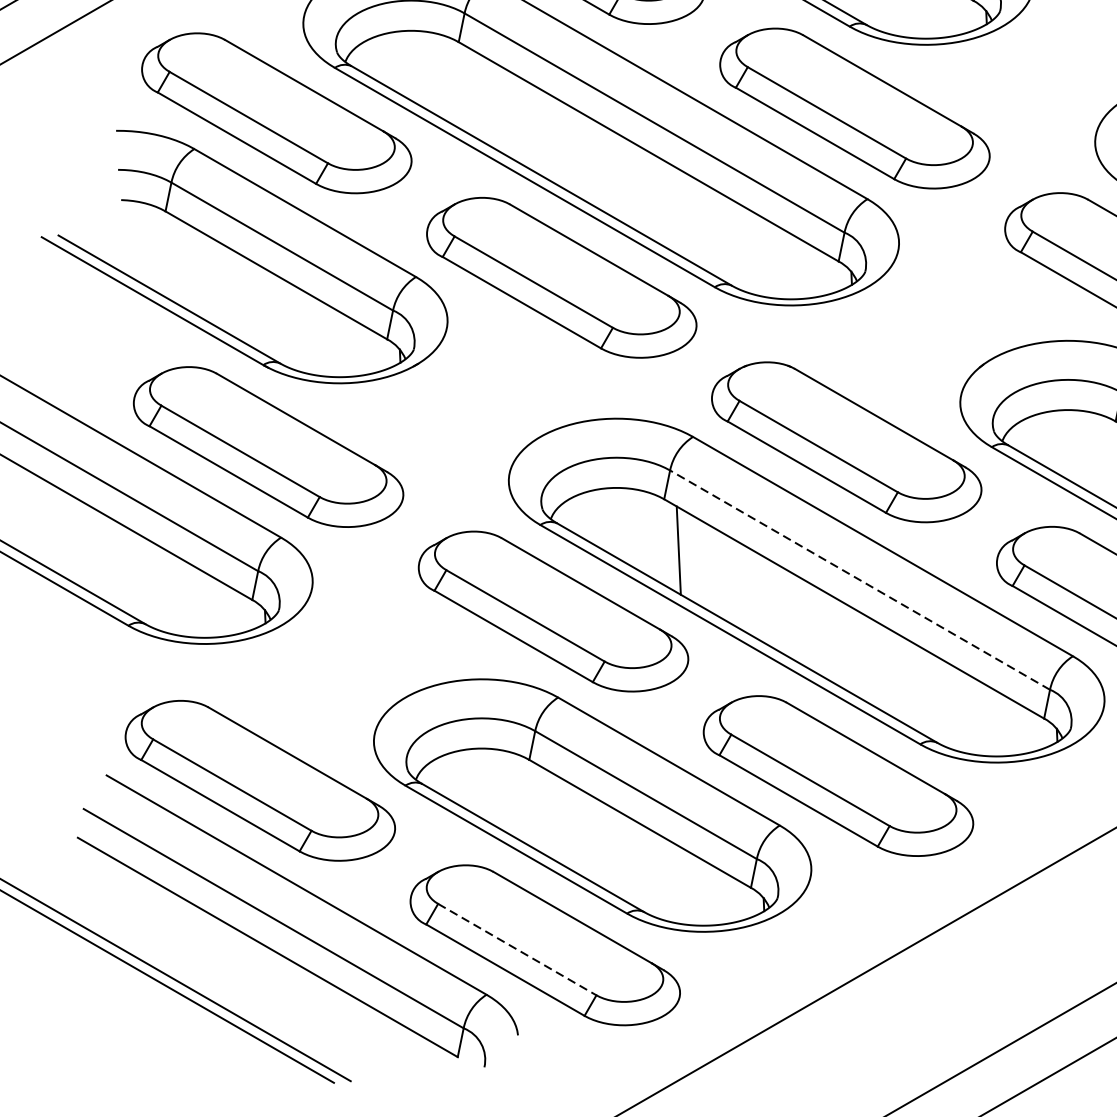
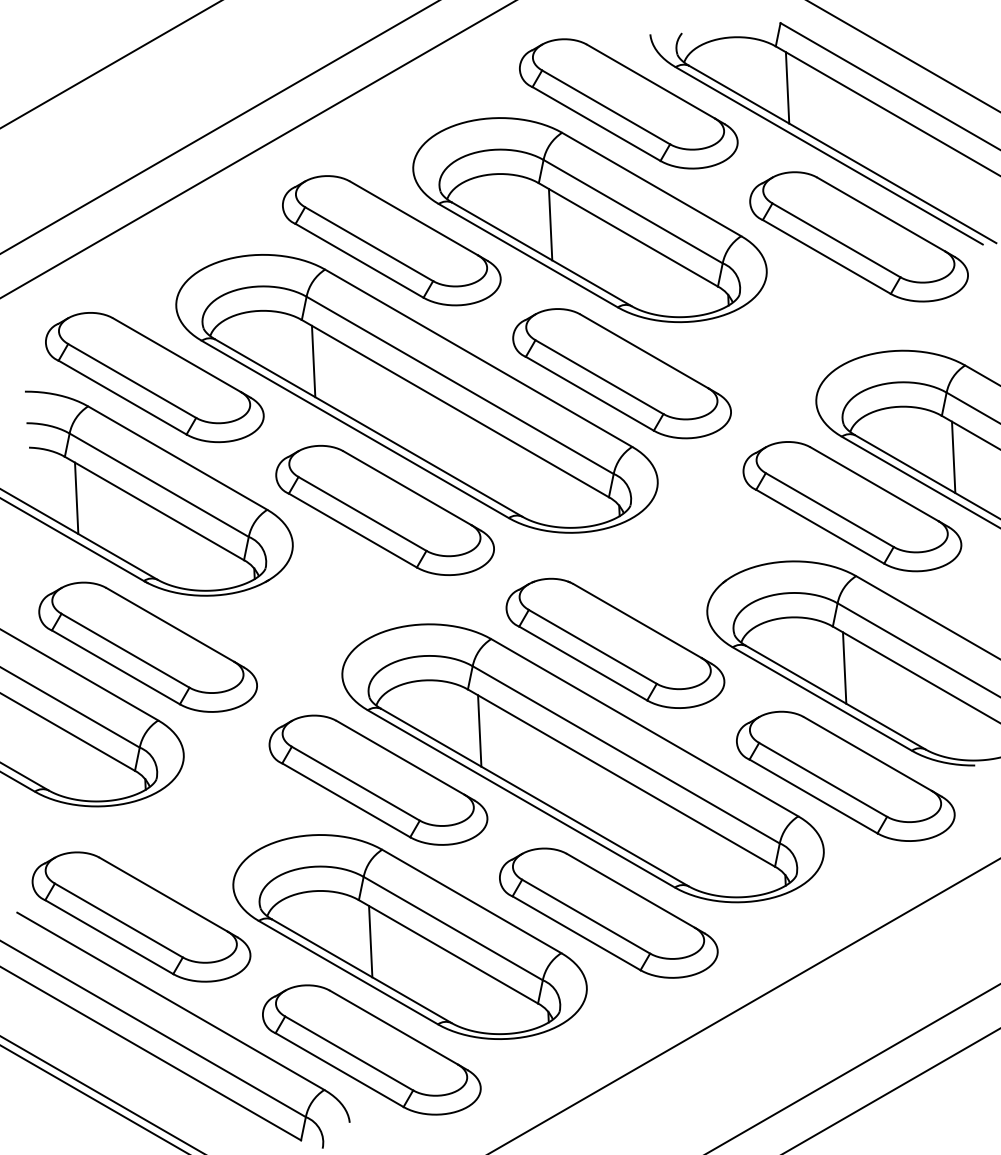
line: (473, 93) -> (313, 361), added
line: (179, 261) -> (76, 497), added
line: (859, 579) -> (625, 754), dashed -> solid
line: (543, 811) -> (370, 941), added
line: (517, 949) -> (349, 1053), dashed -> solid

